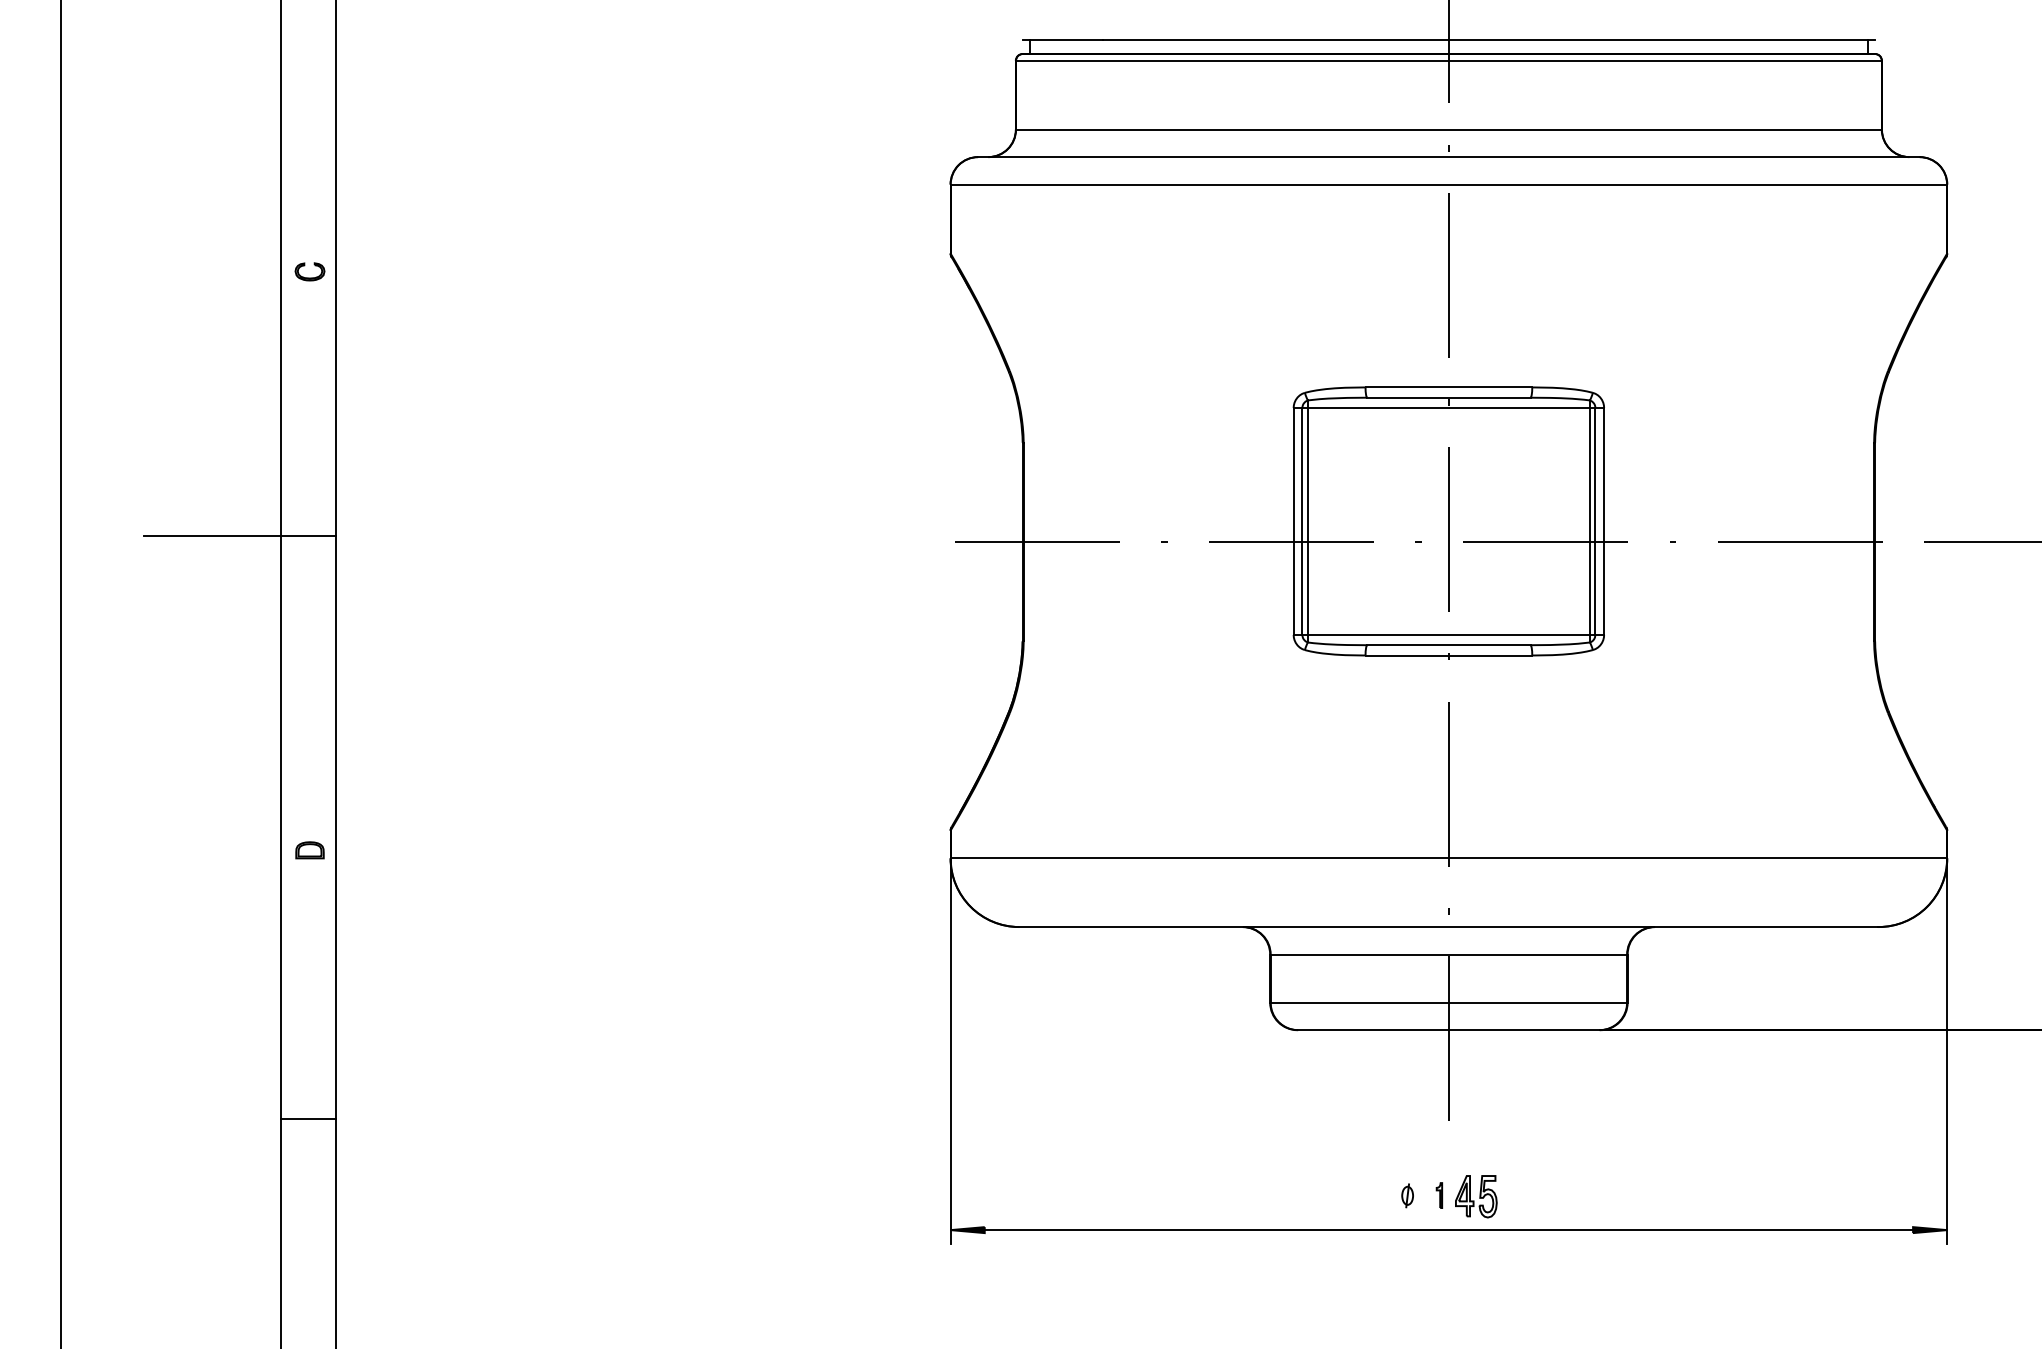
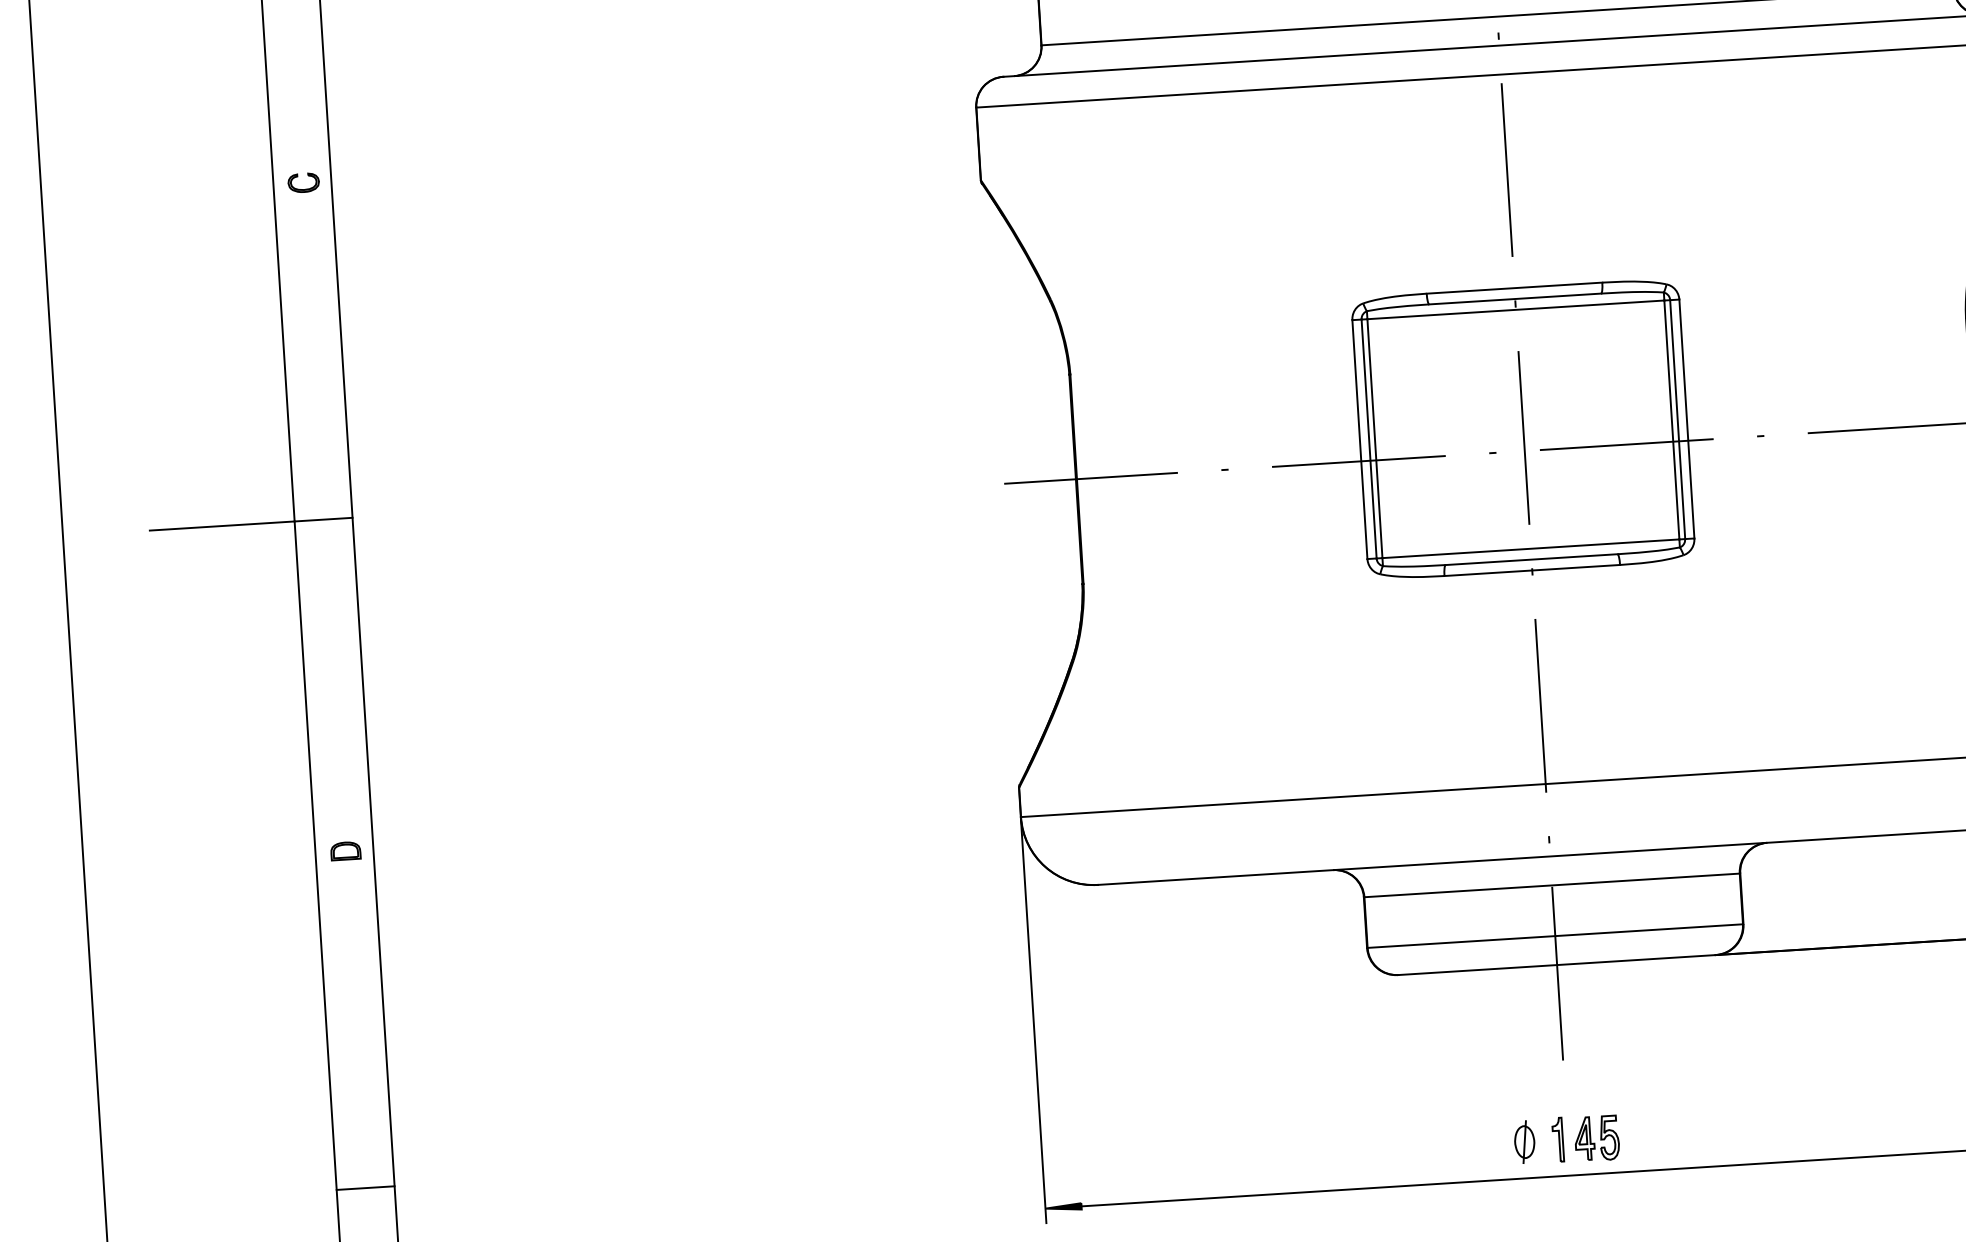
part: (309, 271) -> (303, 182), moved
line: (308, 1119) -> (365, 1188), moved
part: (1407, 1195) -> (1524, 1141), size x1.67
part: (1439, 1195) -> (1558, 1139), size x1.67

